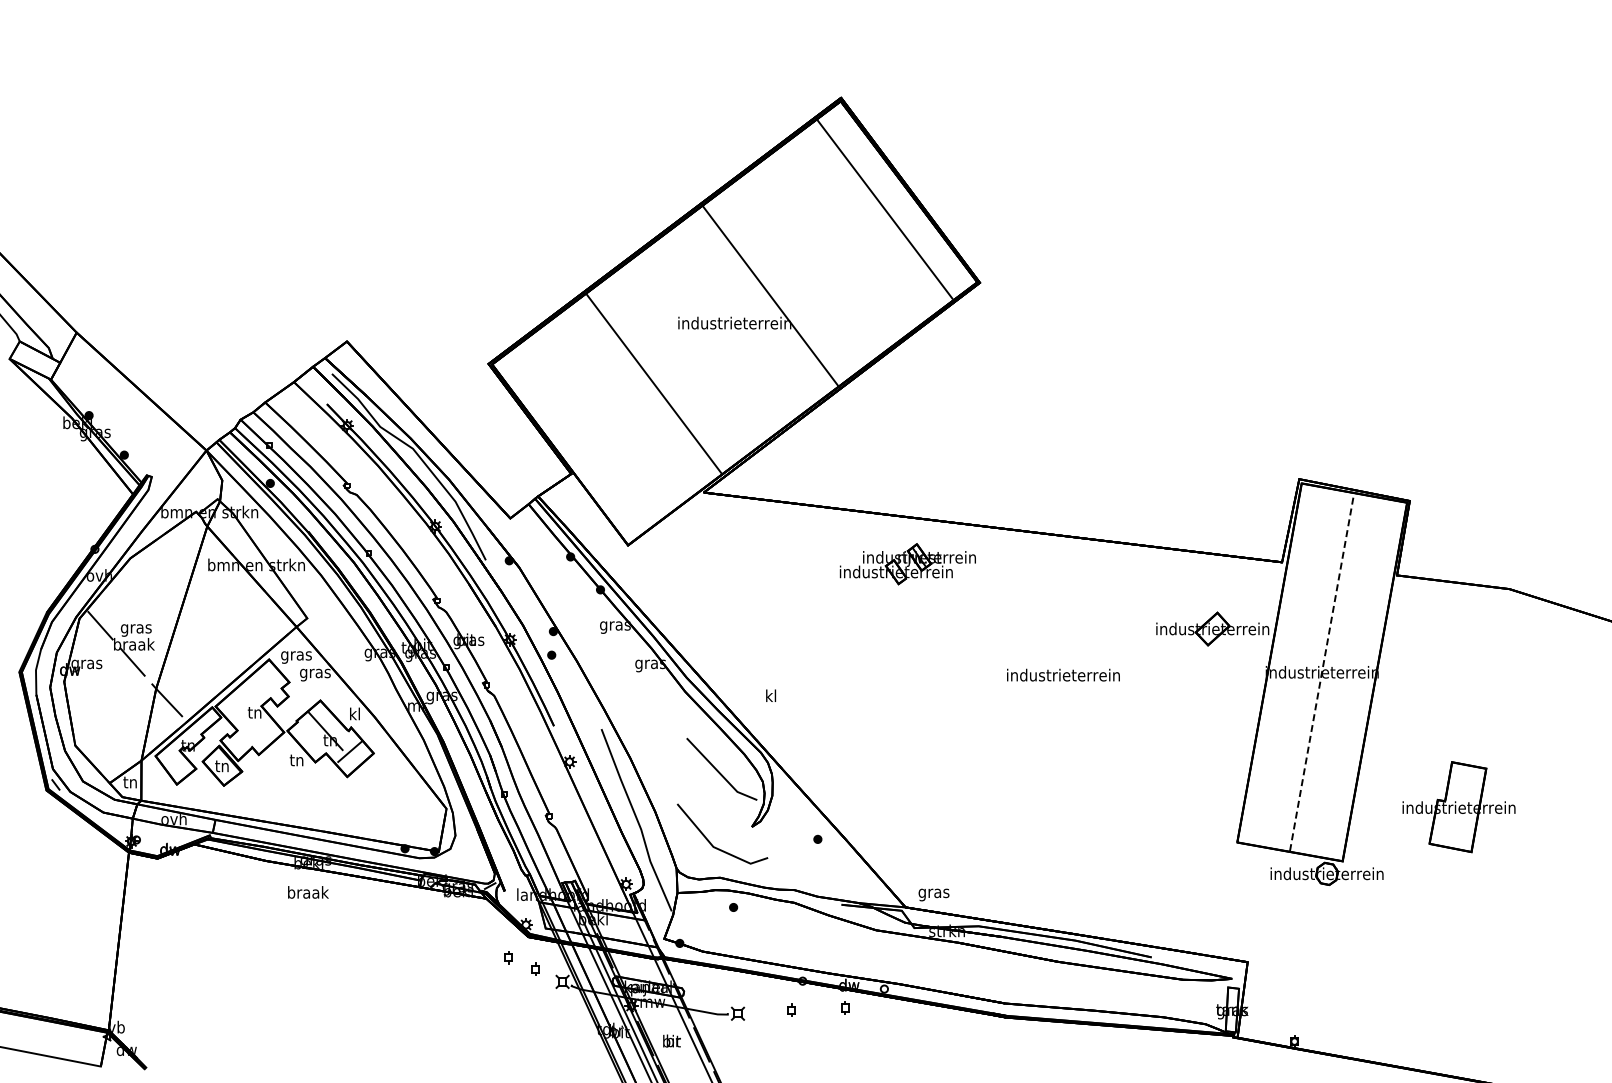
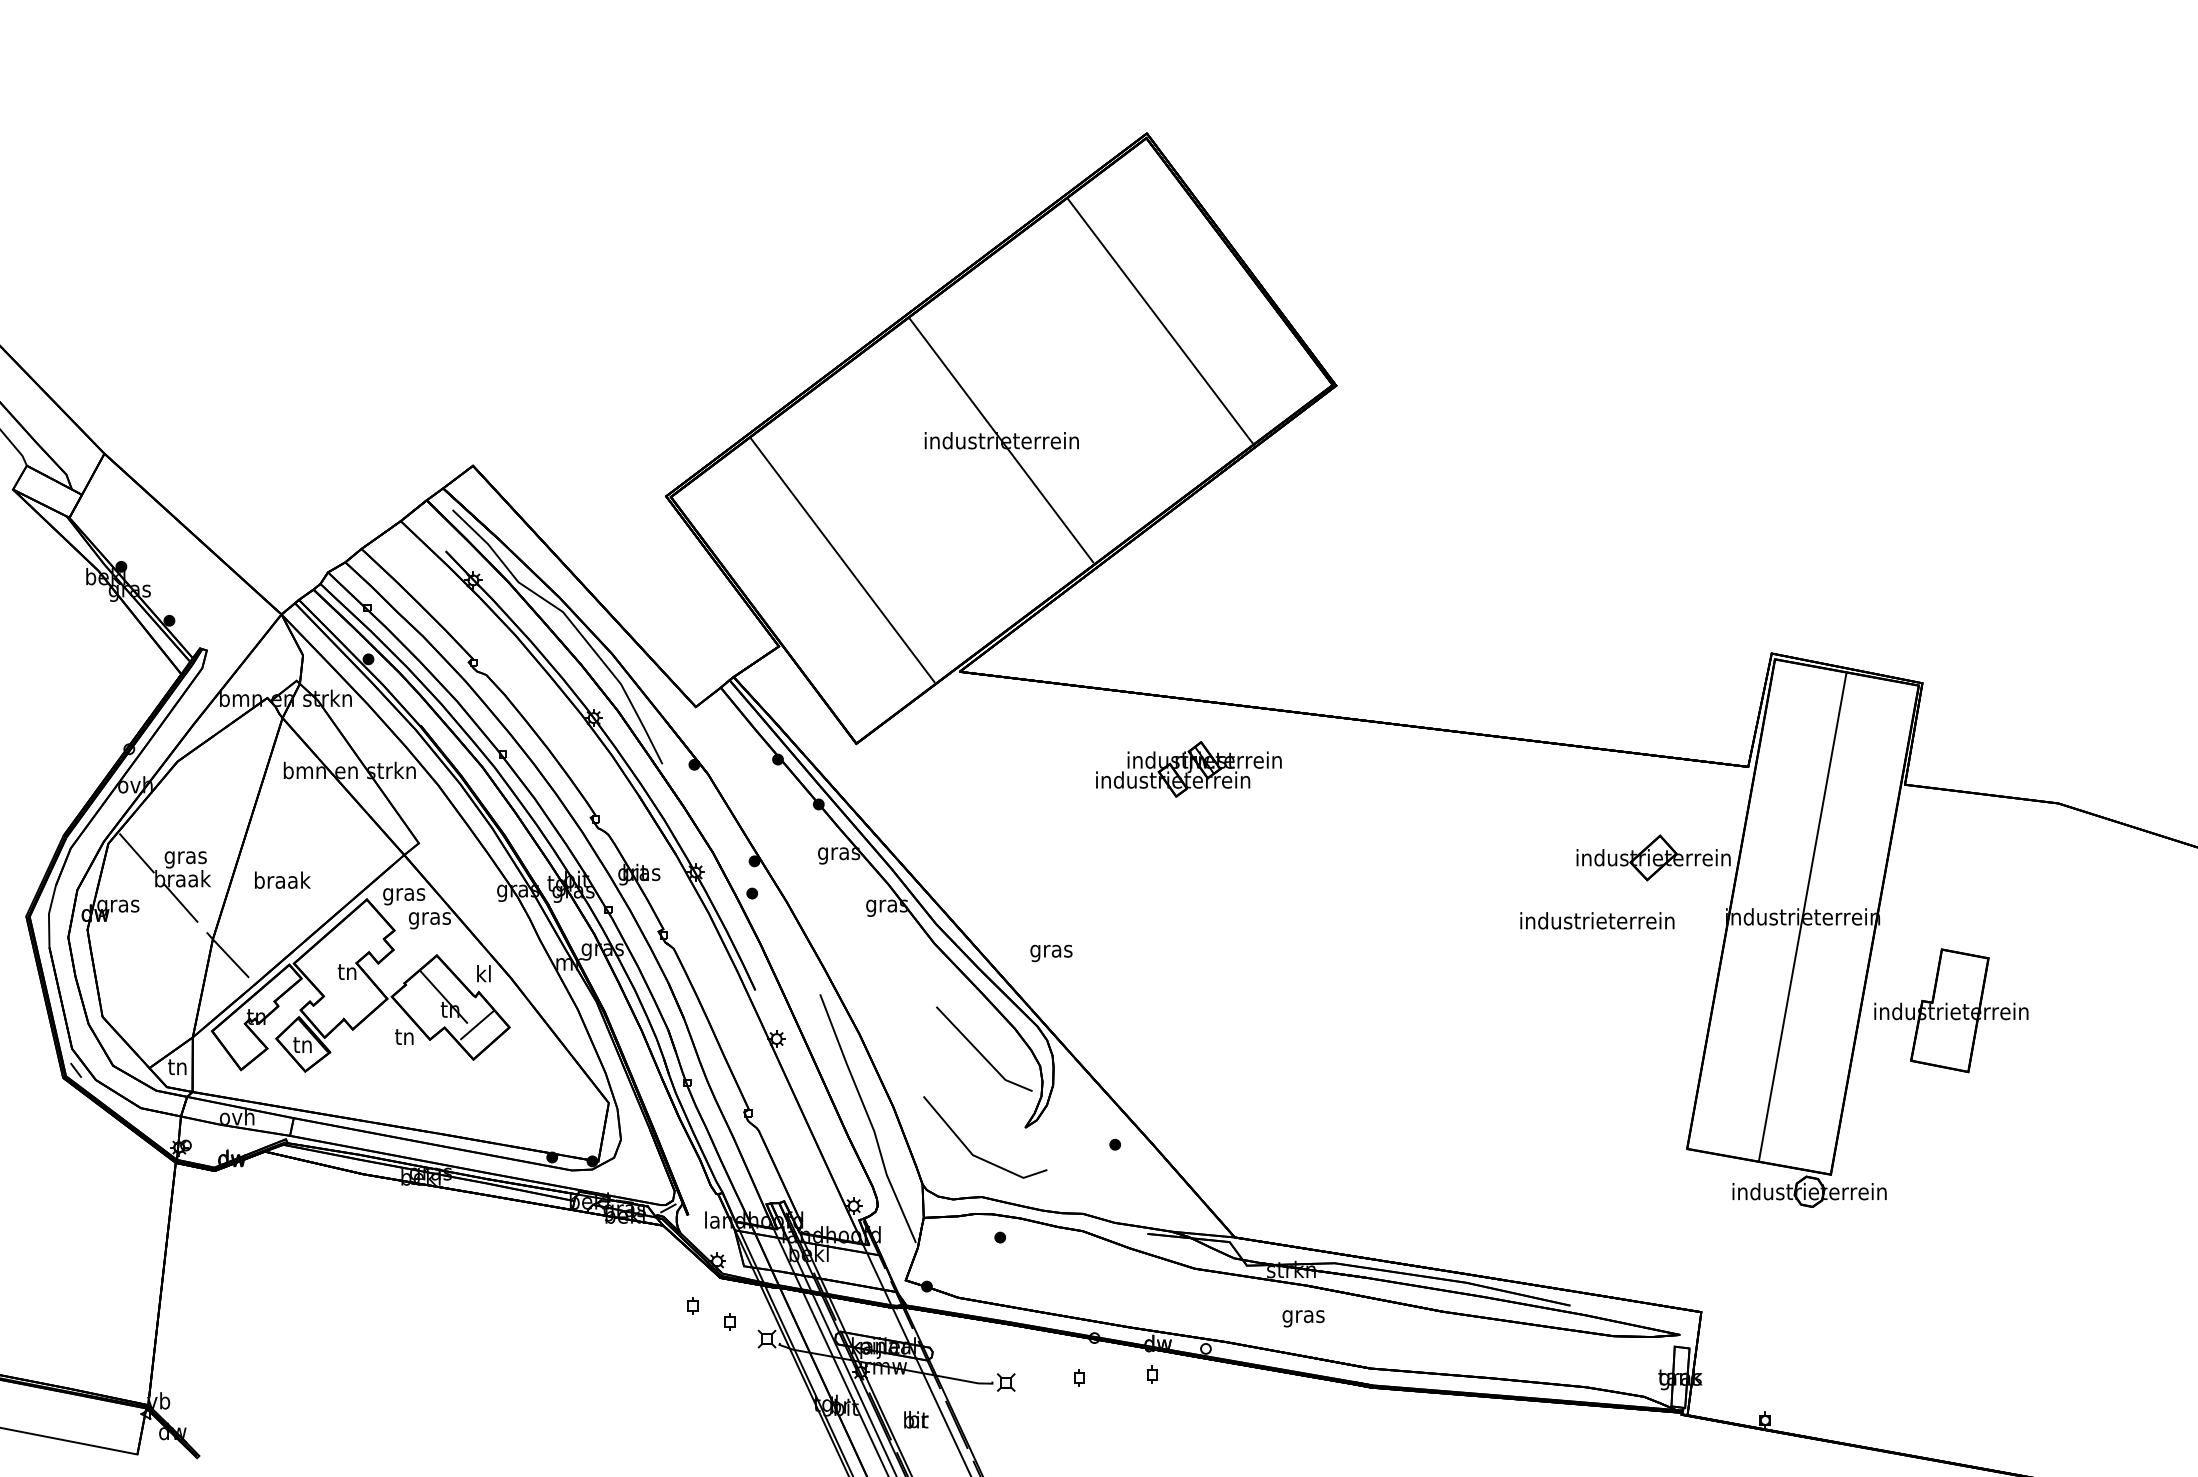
line: (884, 208) -> (1159, 319), moved
line: (770, 295) -> (1001, 439), moved
line: (654, 383) -> (843, 559), moved
part: (907, 564) -> (1188, 769), moved
line: (1322, 671) -> (1803, 915), dashed -> solid
text: (1063, 674) -> (1597, 919), moved
text: (770, 697) -> (1050, 951), kl -> gras
part: (1458, 807) -> (1950, 1011), moved
text: (308, 892) -> (282, 880), moved
text: (933, 894) -> (1302, 1318), moved

